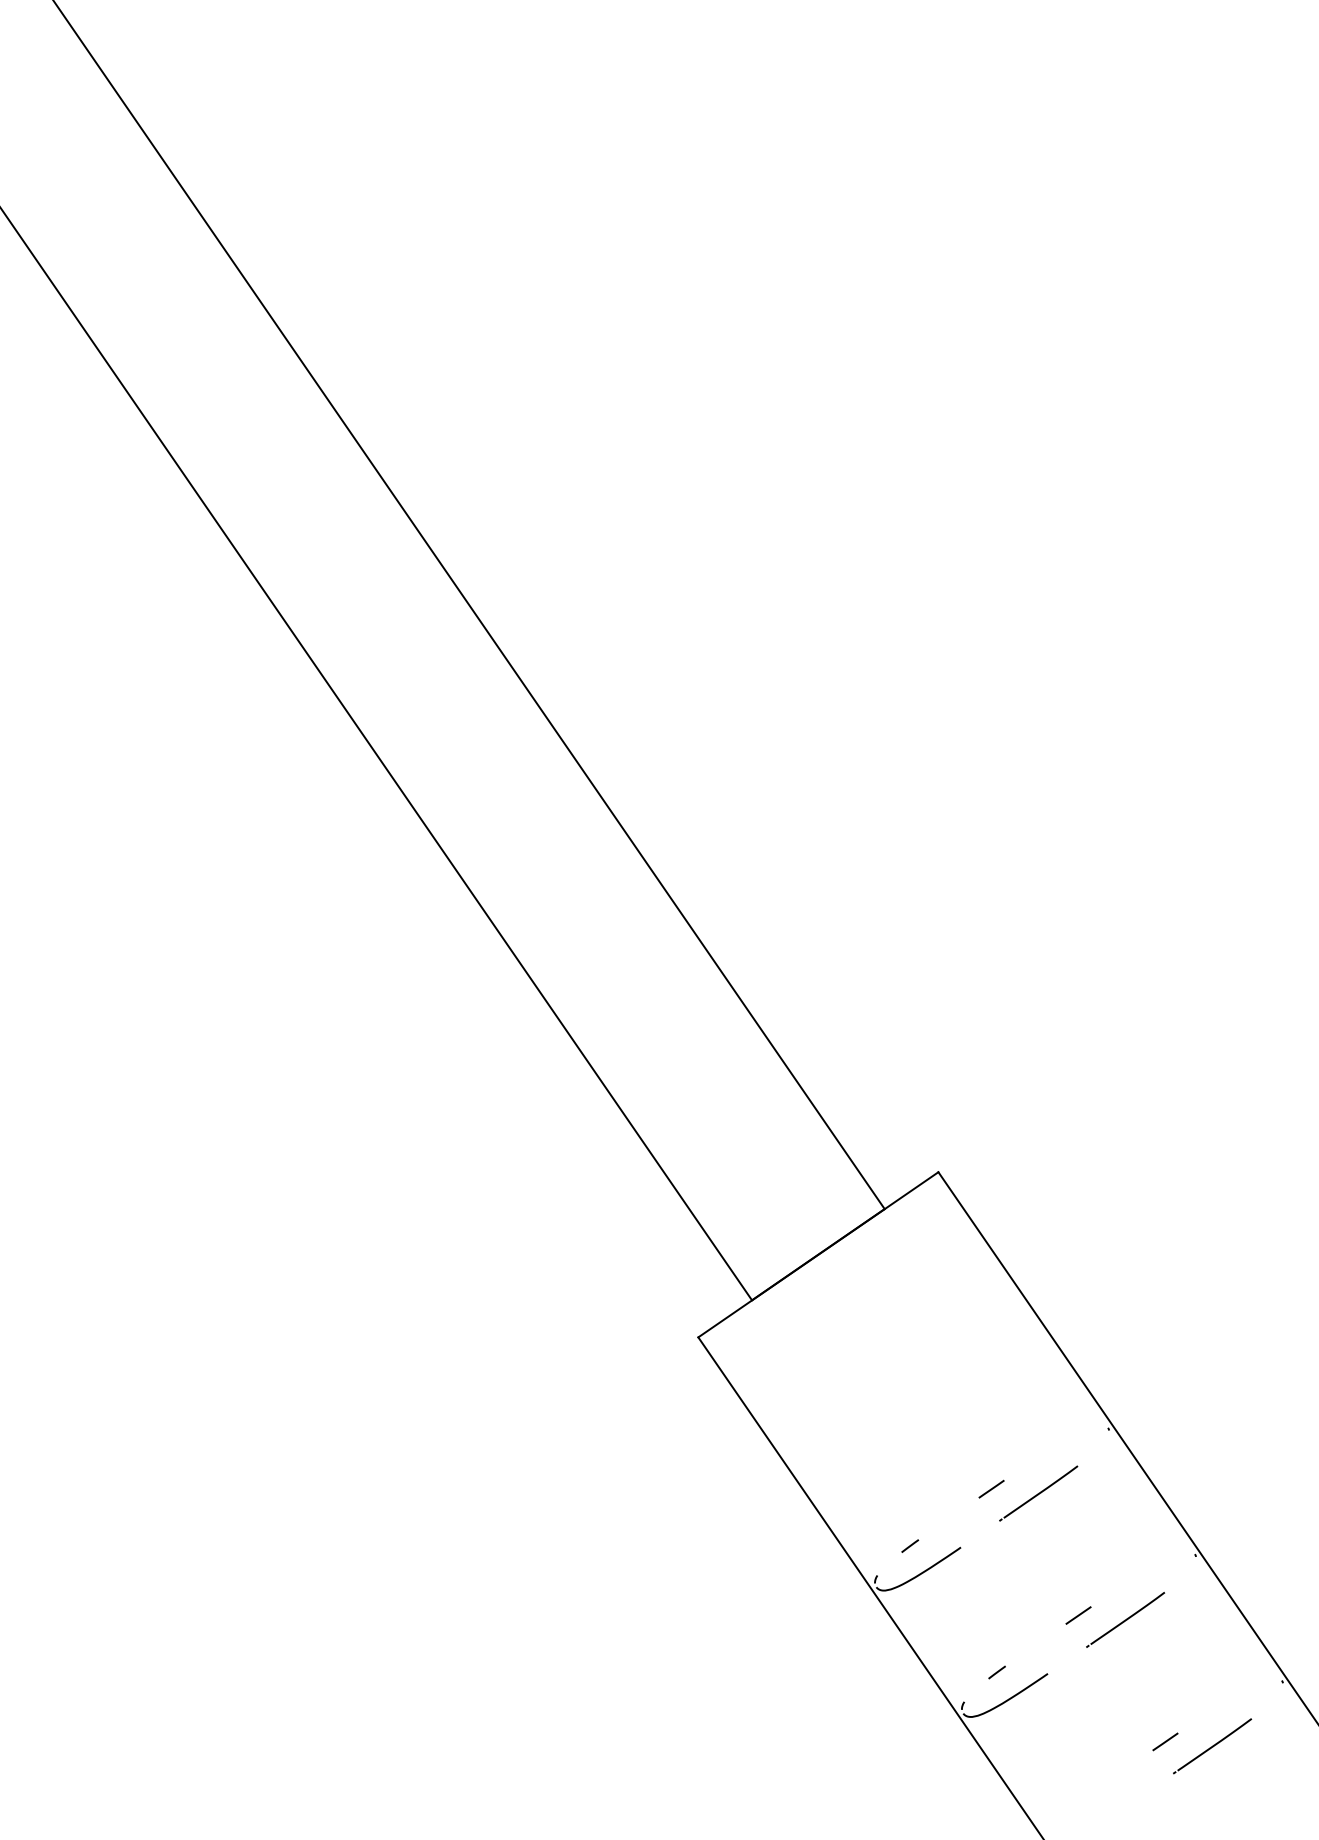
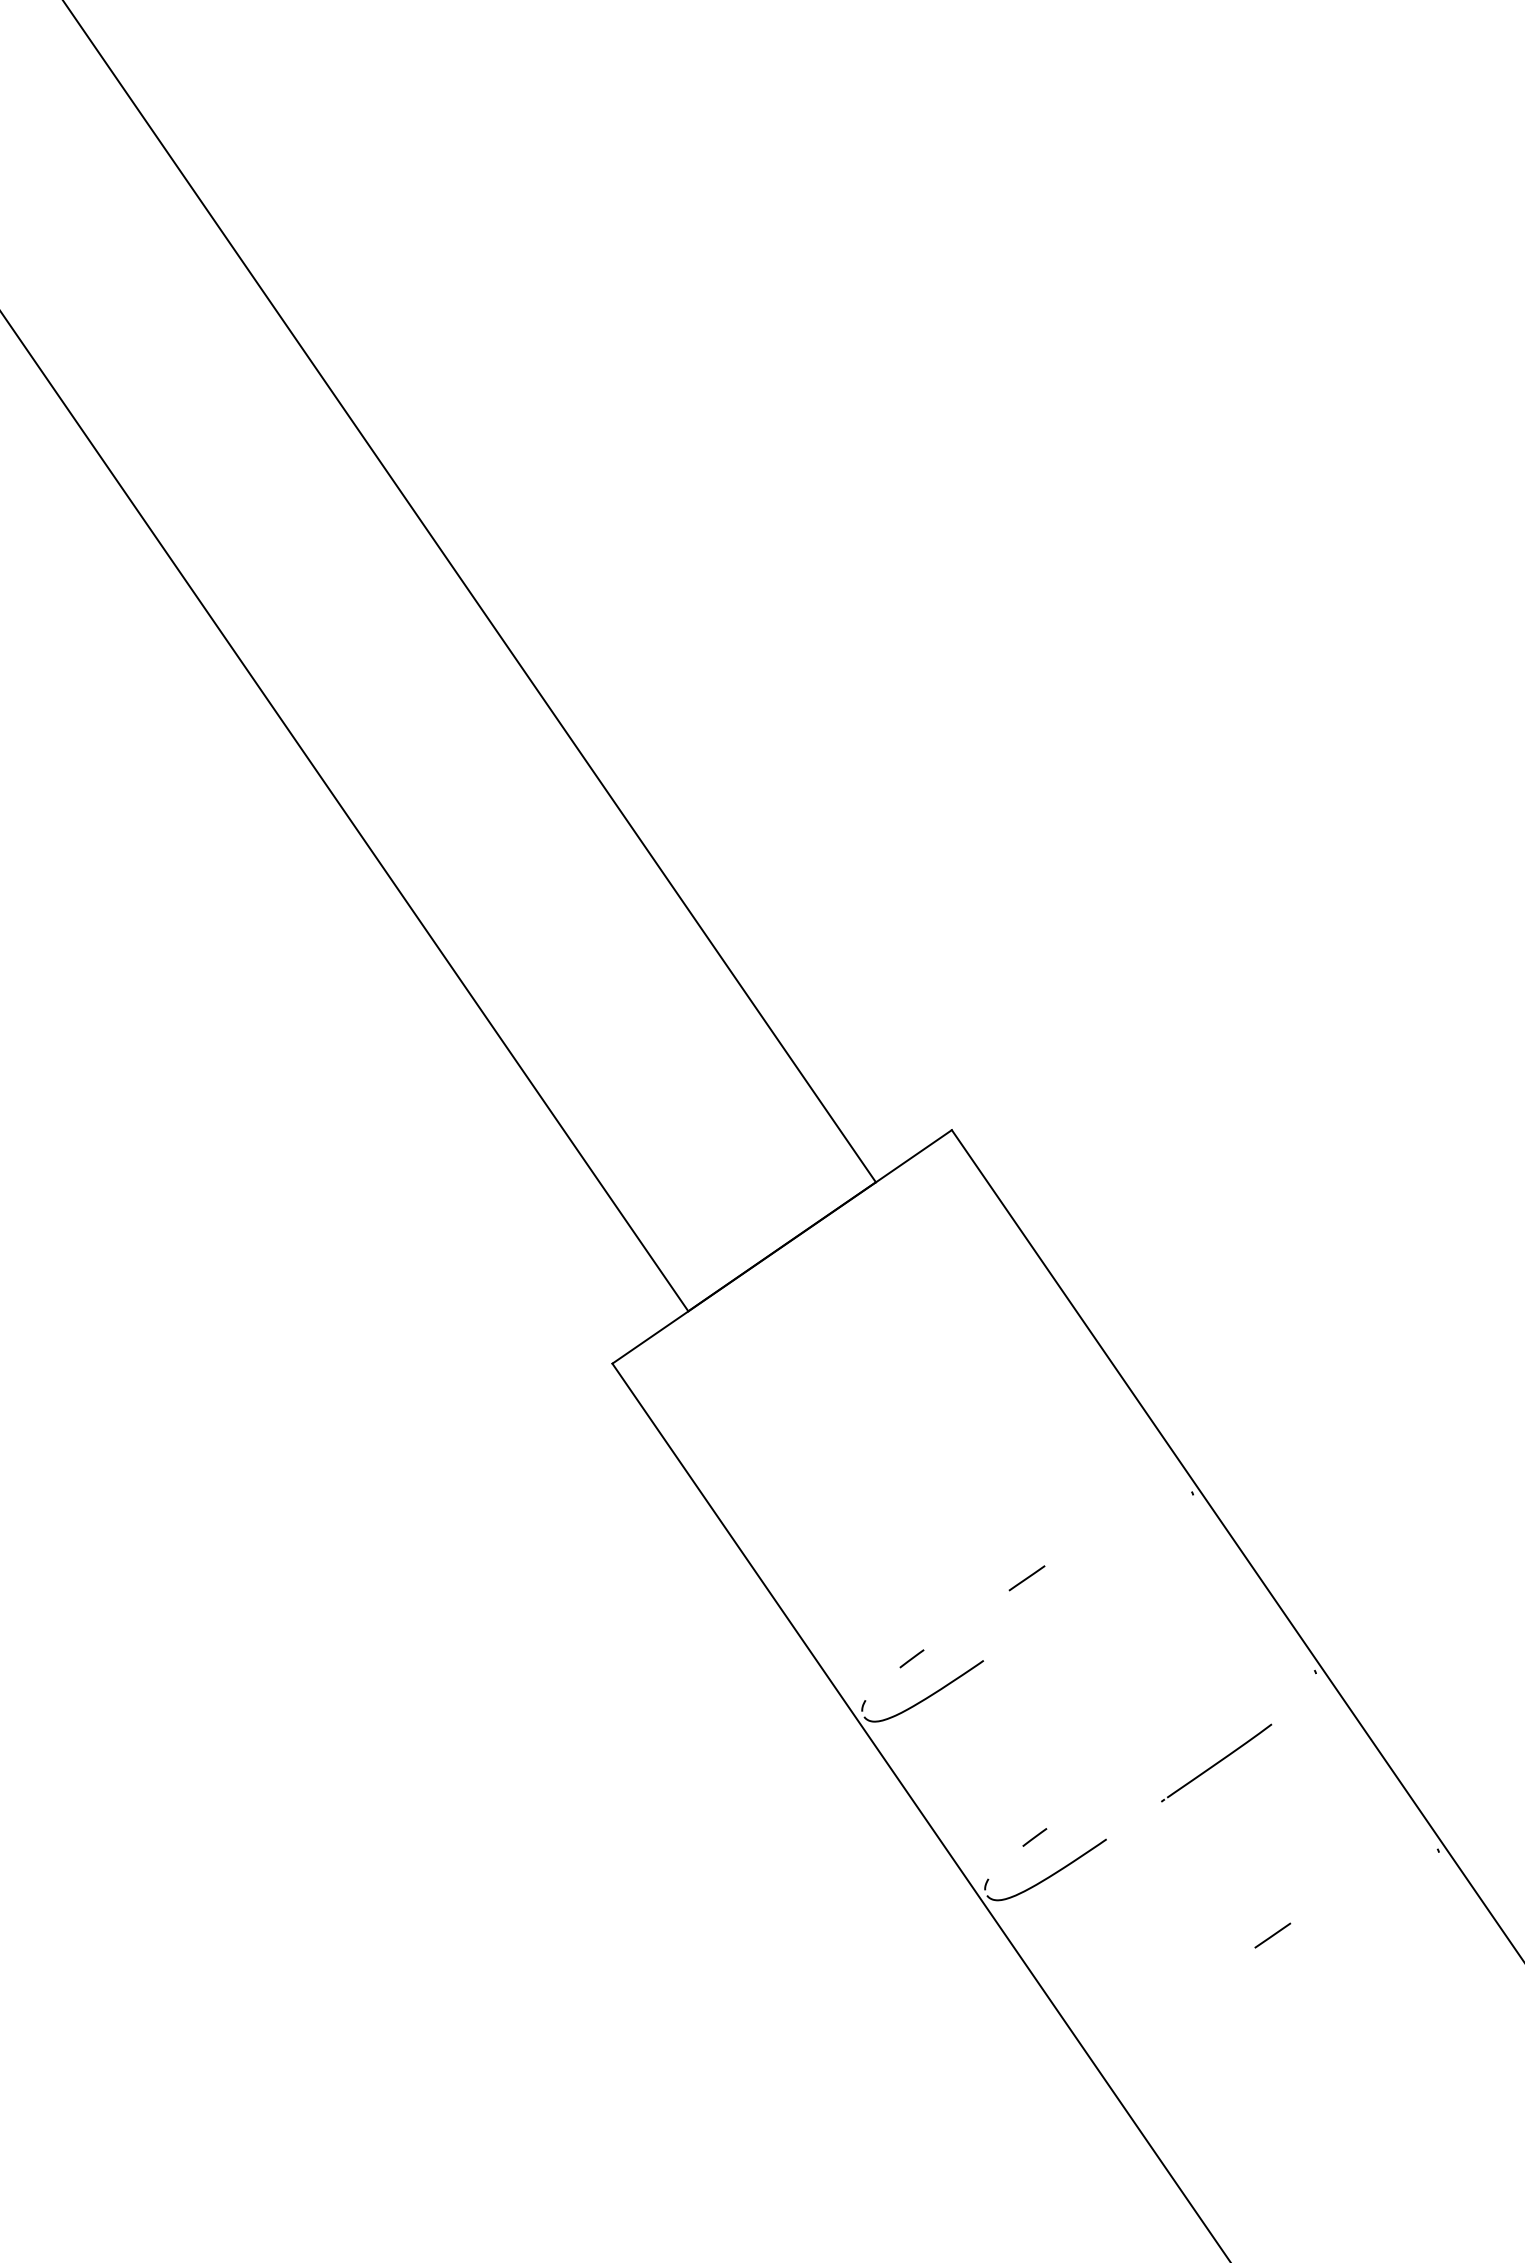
line: (1038, 1493) -> (1093, 1584), removed
line: (1078, 1615) -> (1149, 1756), removed
line: (1212, 1746) -> (1339, 1942), removed

